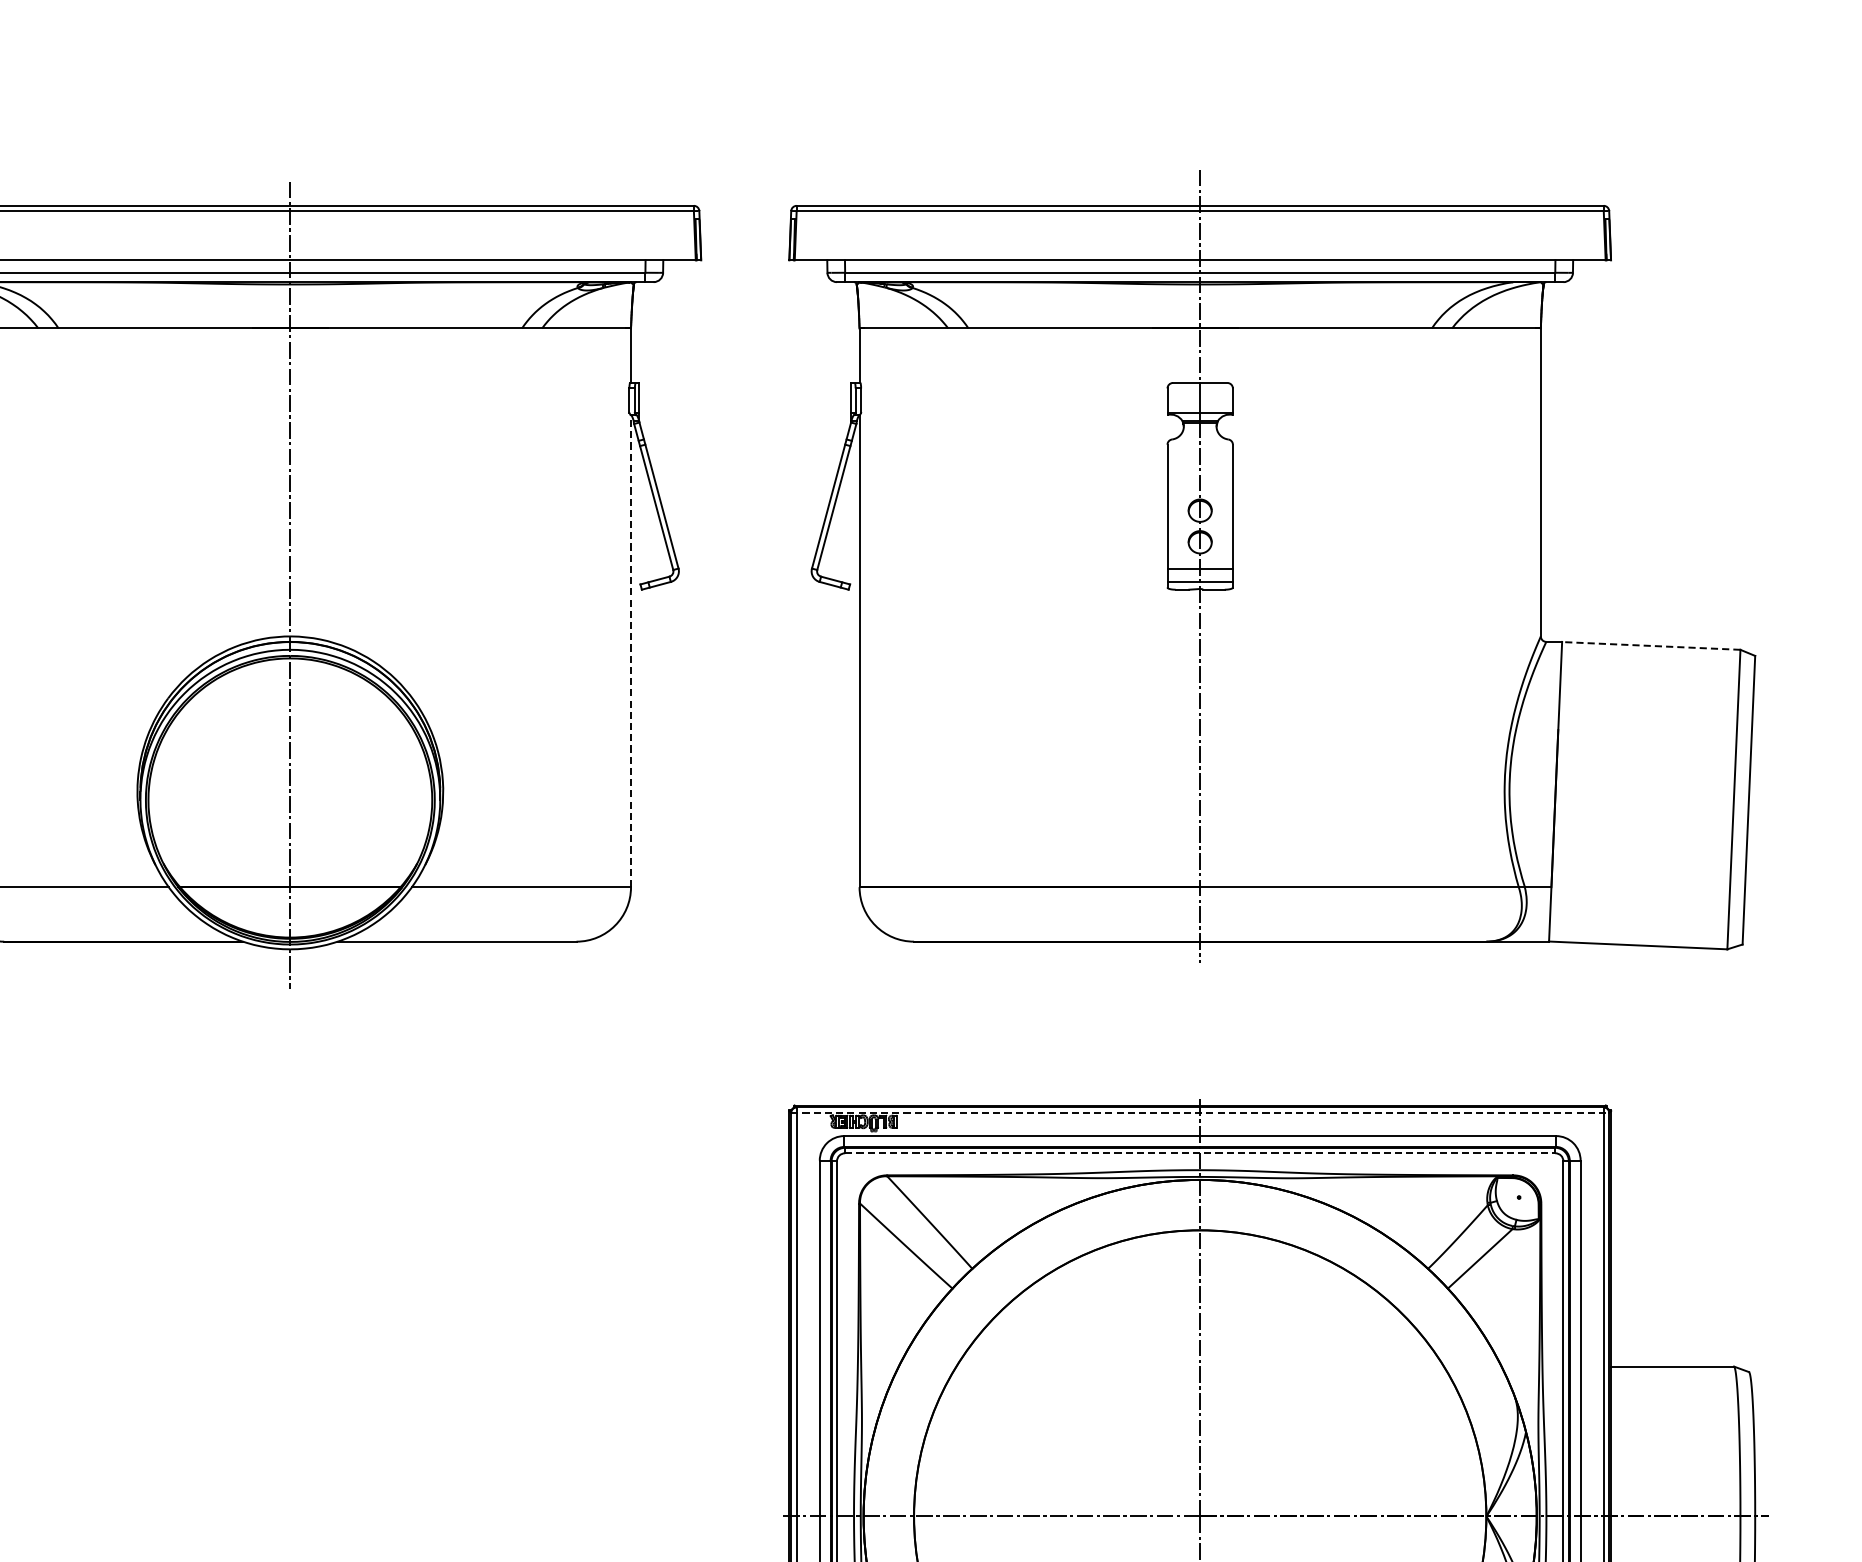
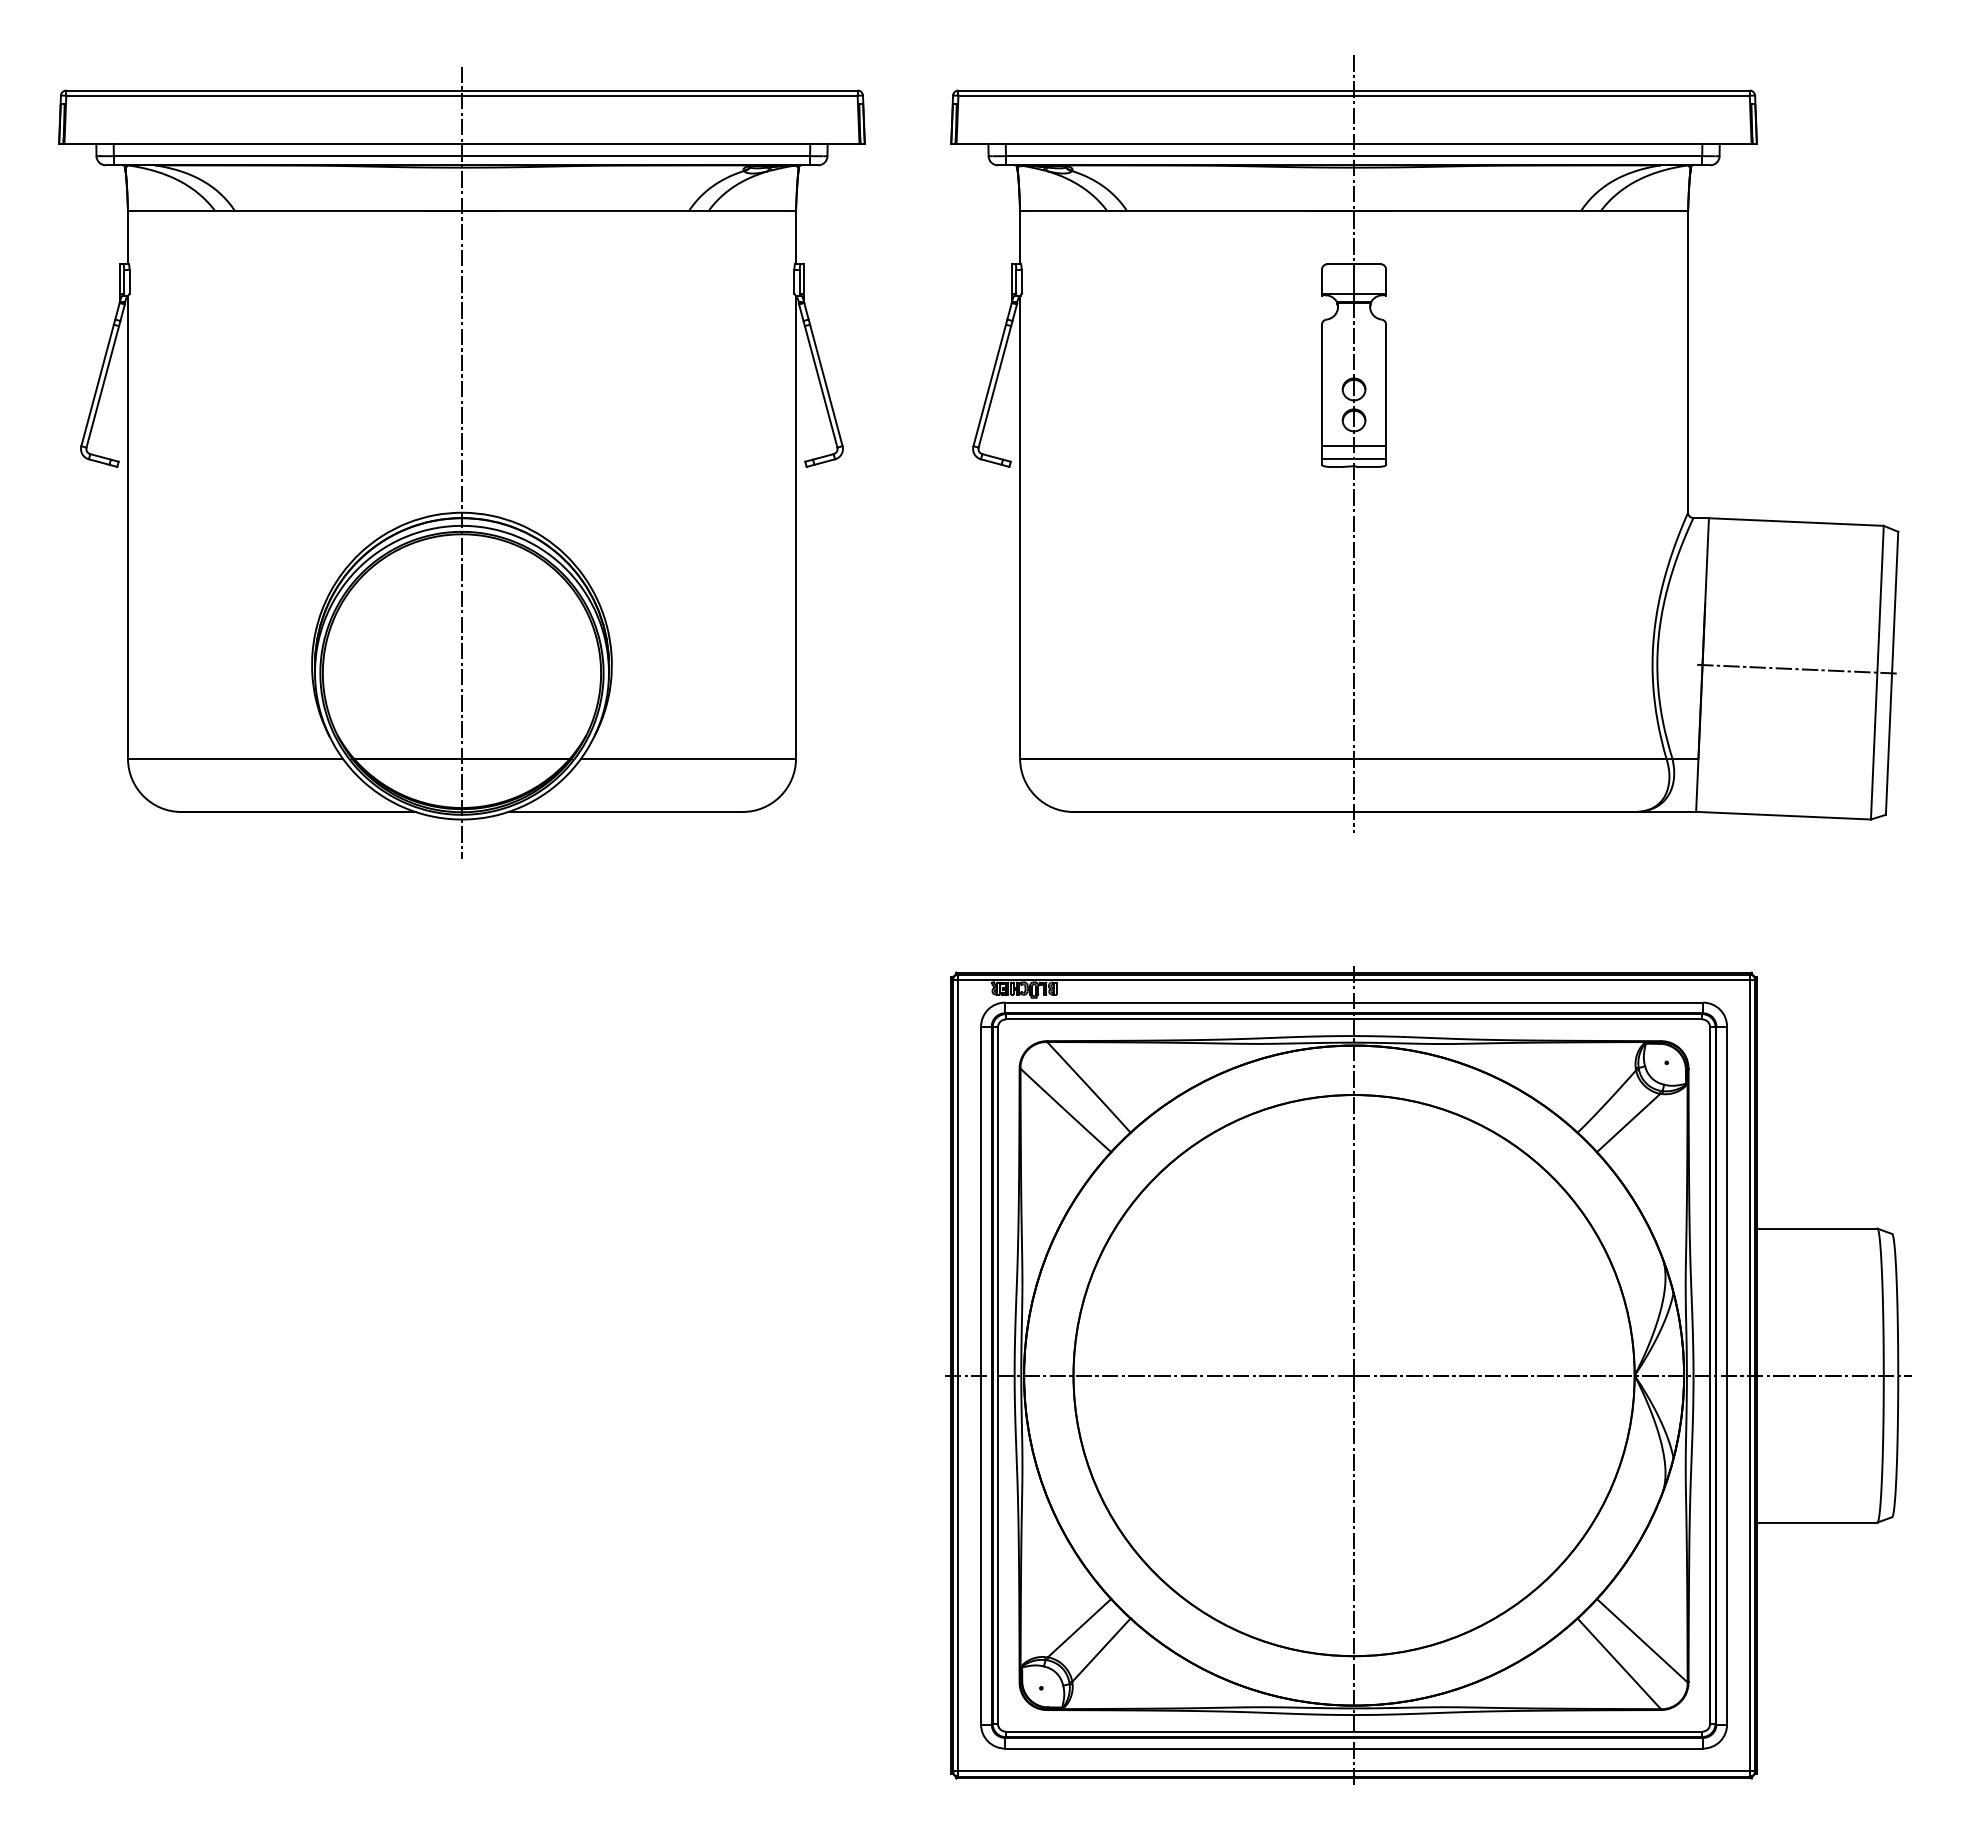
line: (1651, 646) -> (1796, 522), dashed -> solid
line: (631, 650) -> (796, 526), dashed -> solid
line: (1652, 795) -> (1797, 668), added
line: (1200, 1112) -> (1354, 979), dashed -> solid
line: (1200, 1153) -> (1354, 1019), dashed -> solid

